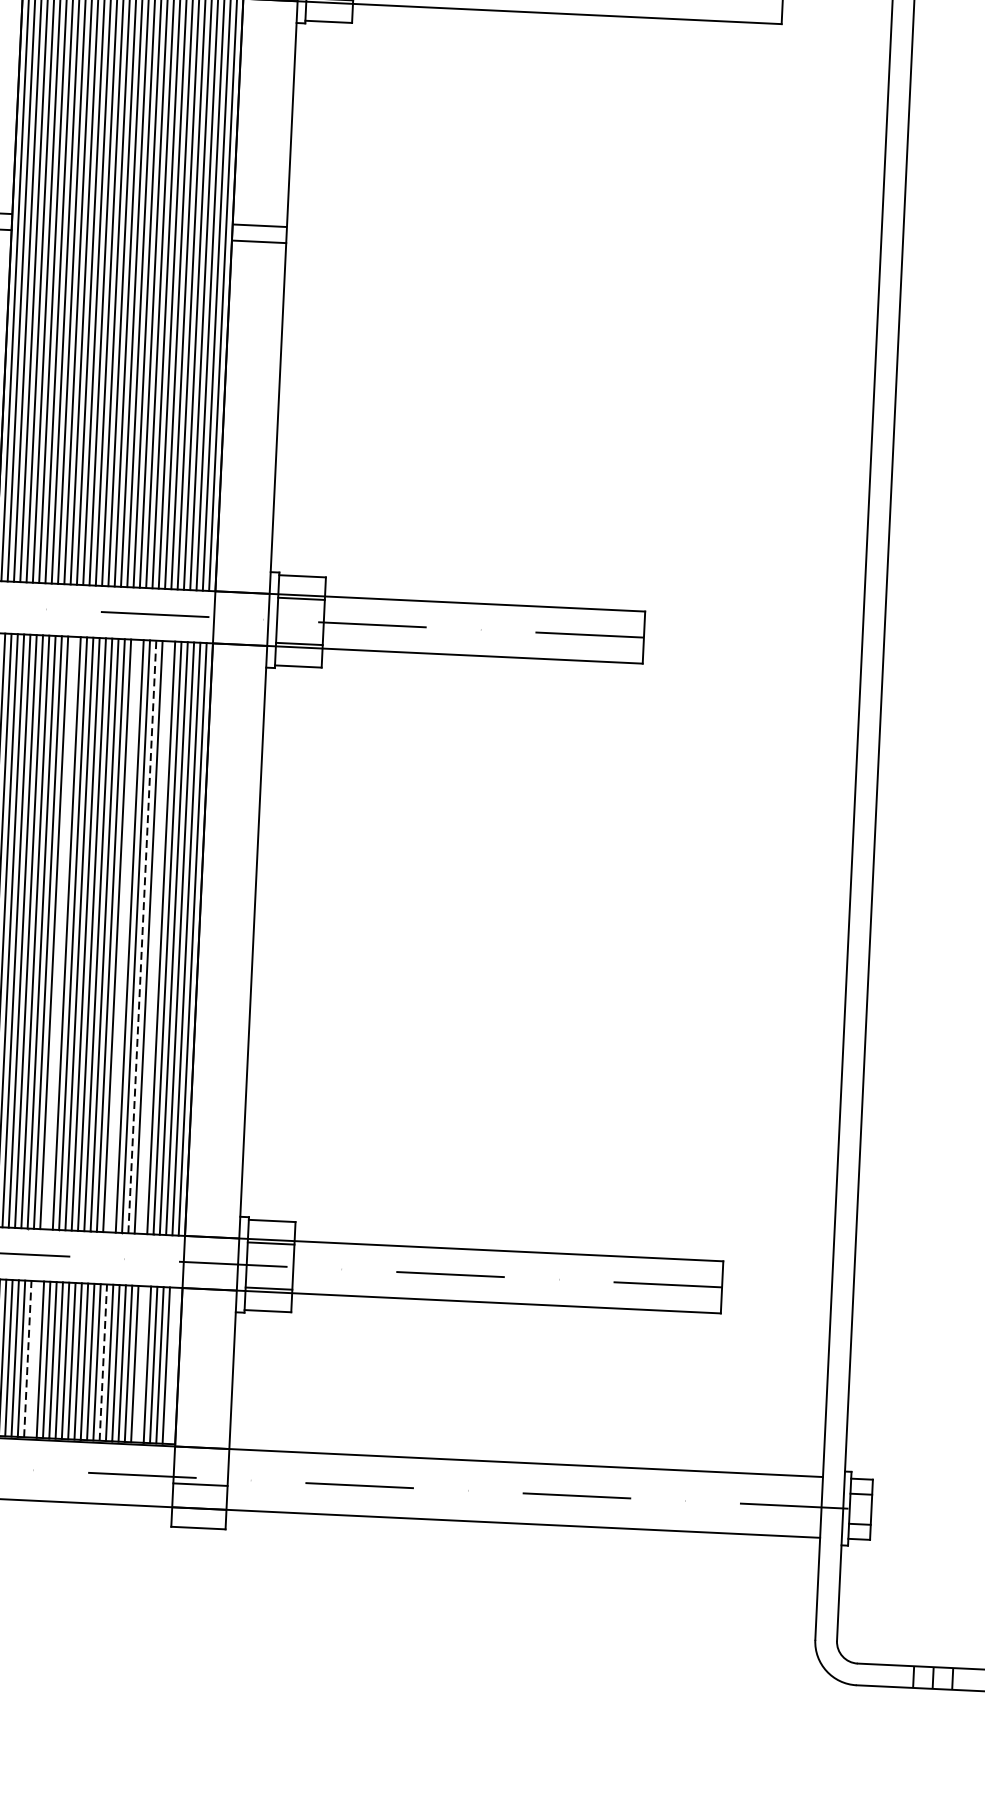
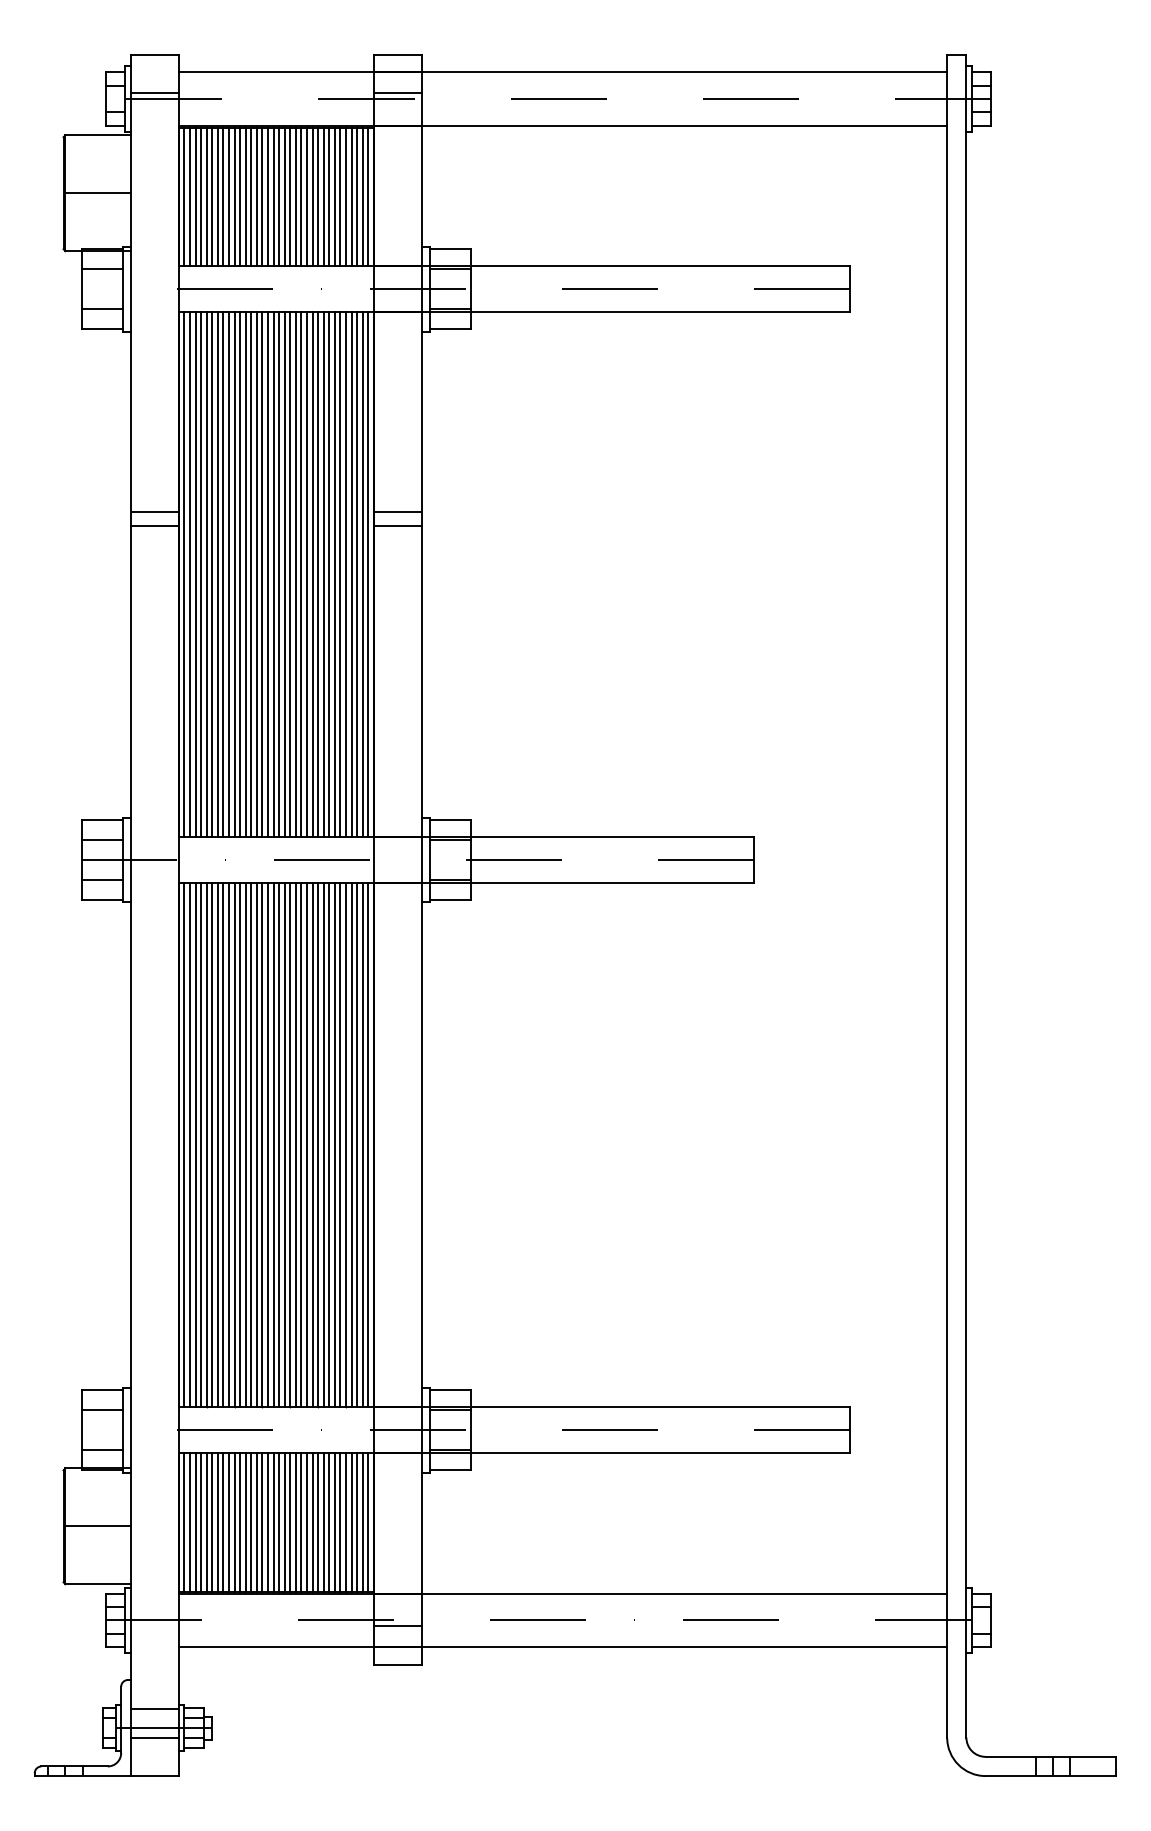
line: (60, 932) -> (251, 1144), added
line: (122, 935) -> (306, 1144), added
line: (142, 936) -> (323, 1144), dashed -> solid
line: (154, 936) -> (334, 1144), added
line: (28, 1359) -> (240, 1522), dashed -> solid
line: (33, 1359) -> (245, 1522), added
line: (102, 1362) -> (306, 1522), dashed -> solid
line: (141, 1364) -> (340, 1522), added
line: (172, 1365) -> (368, 1522), added

